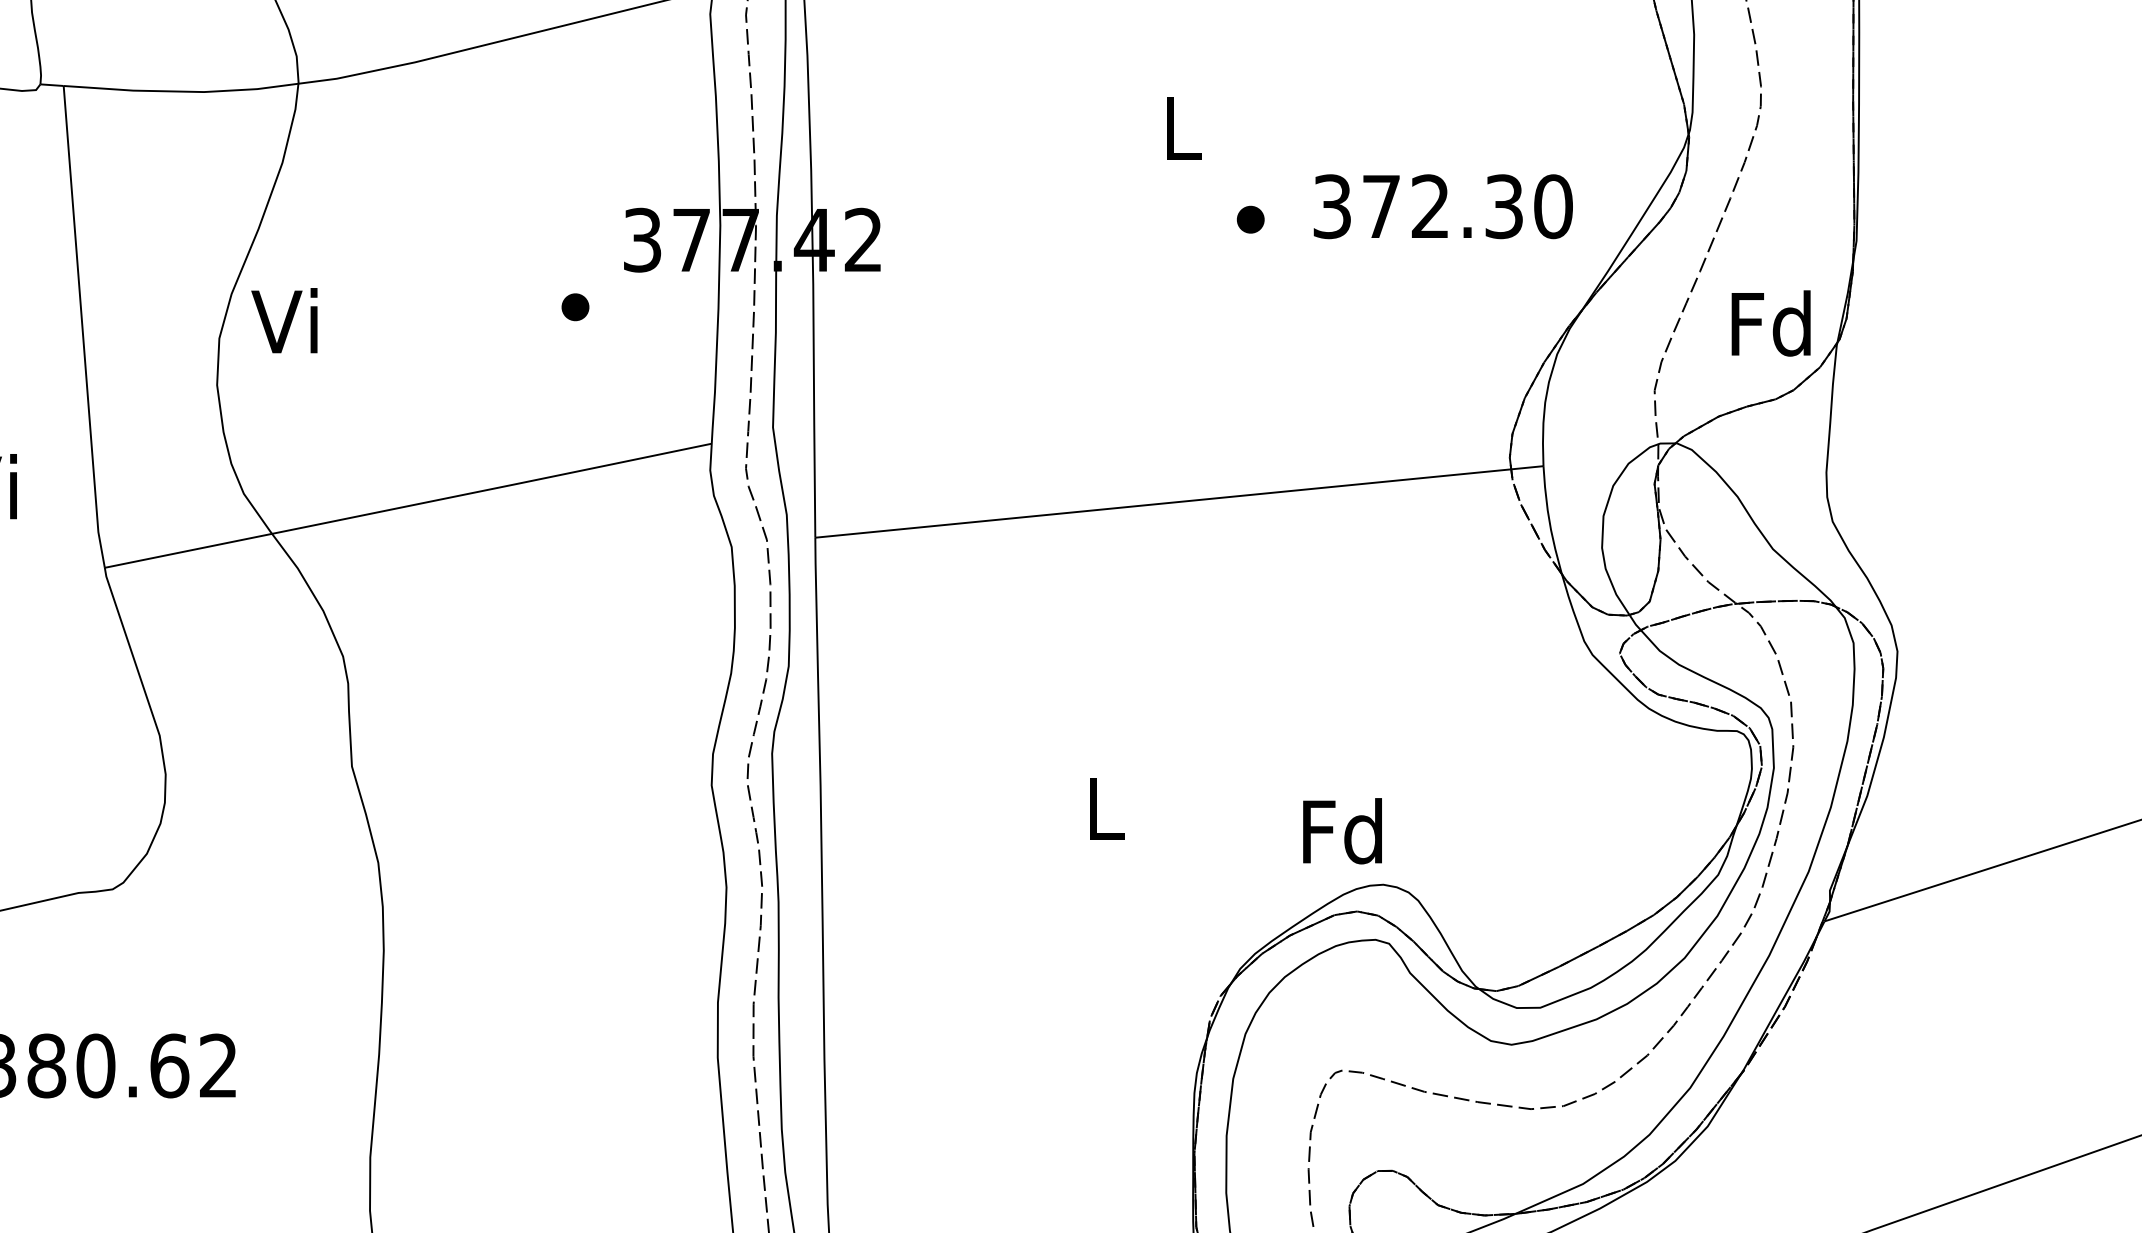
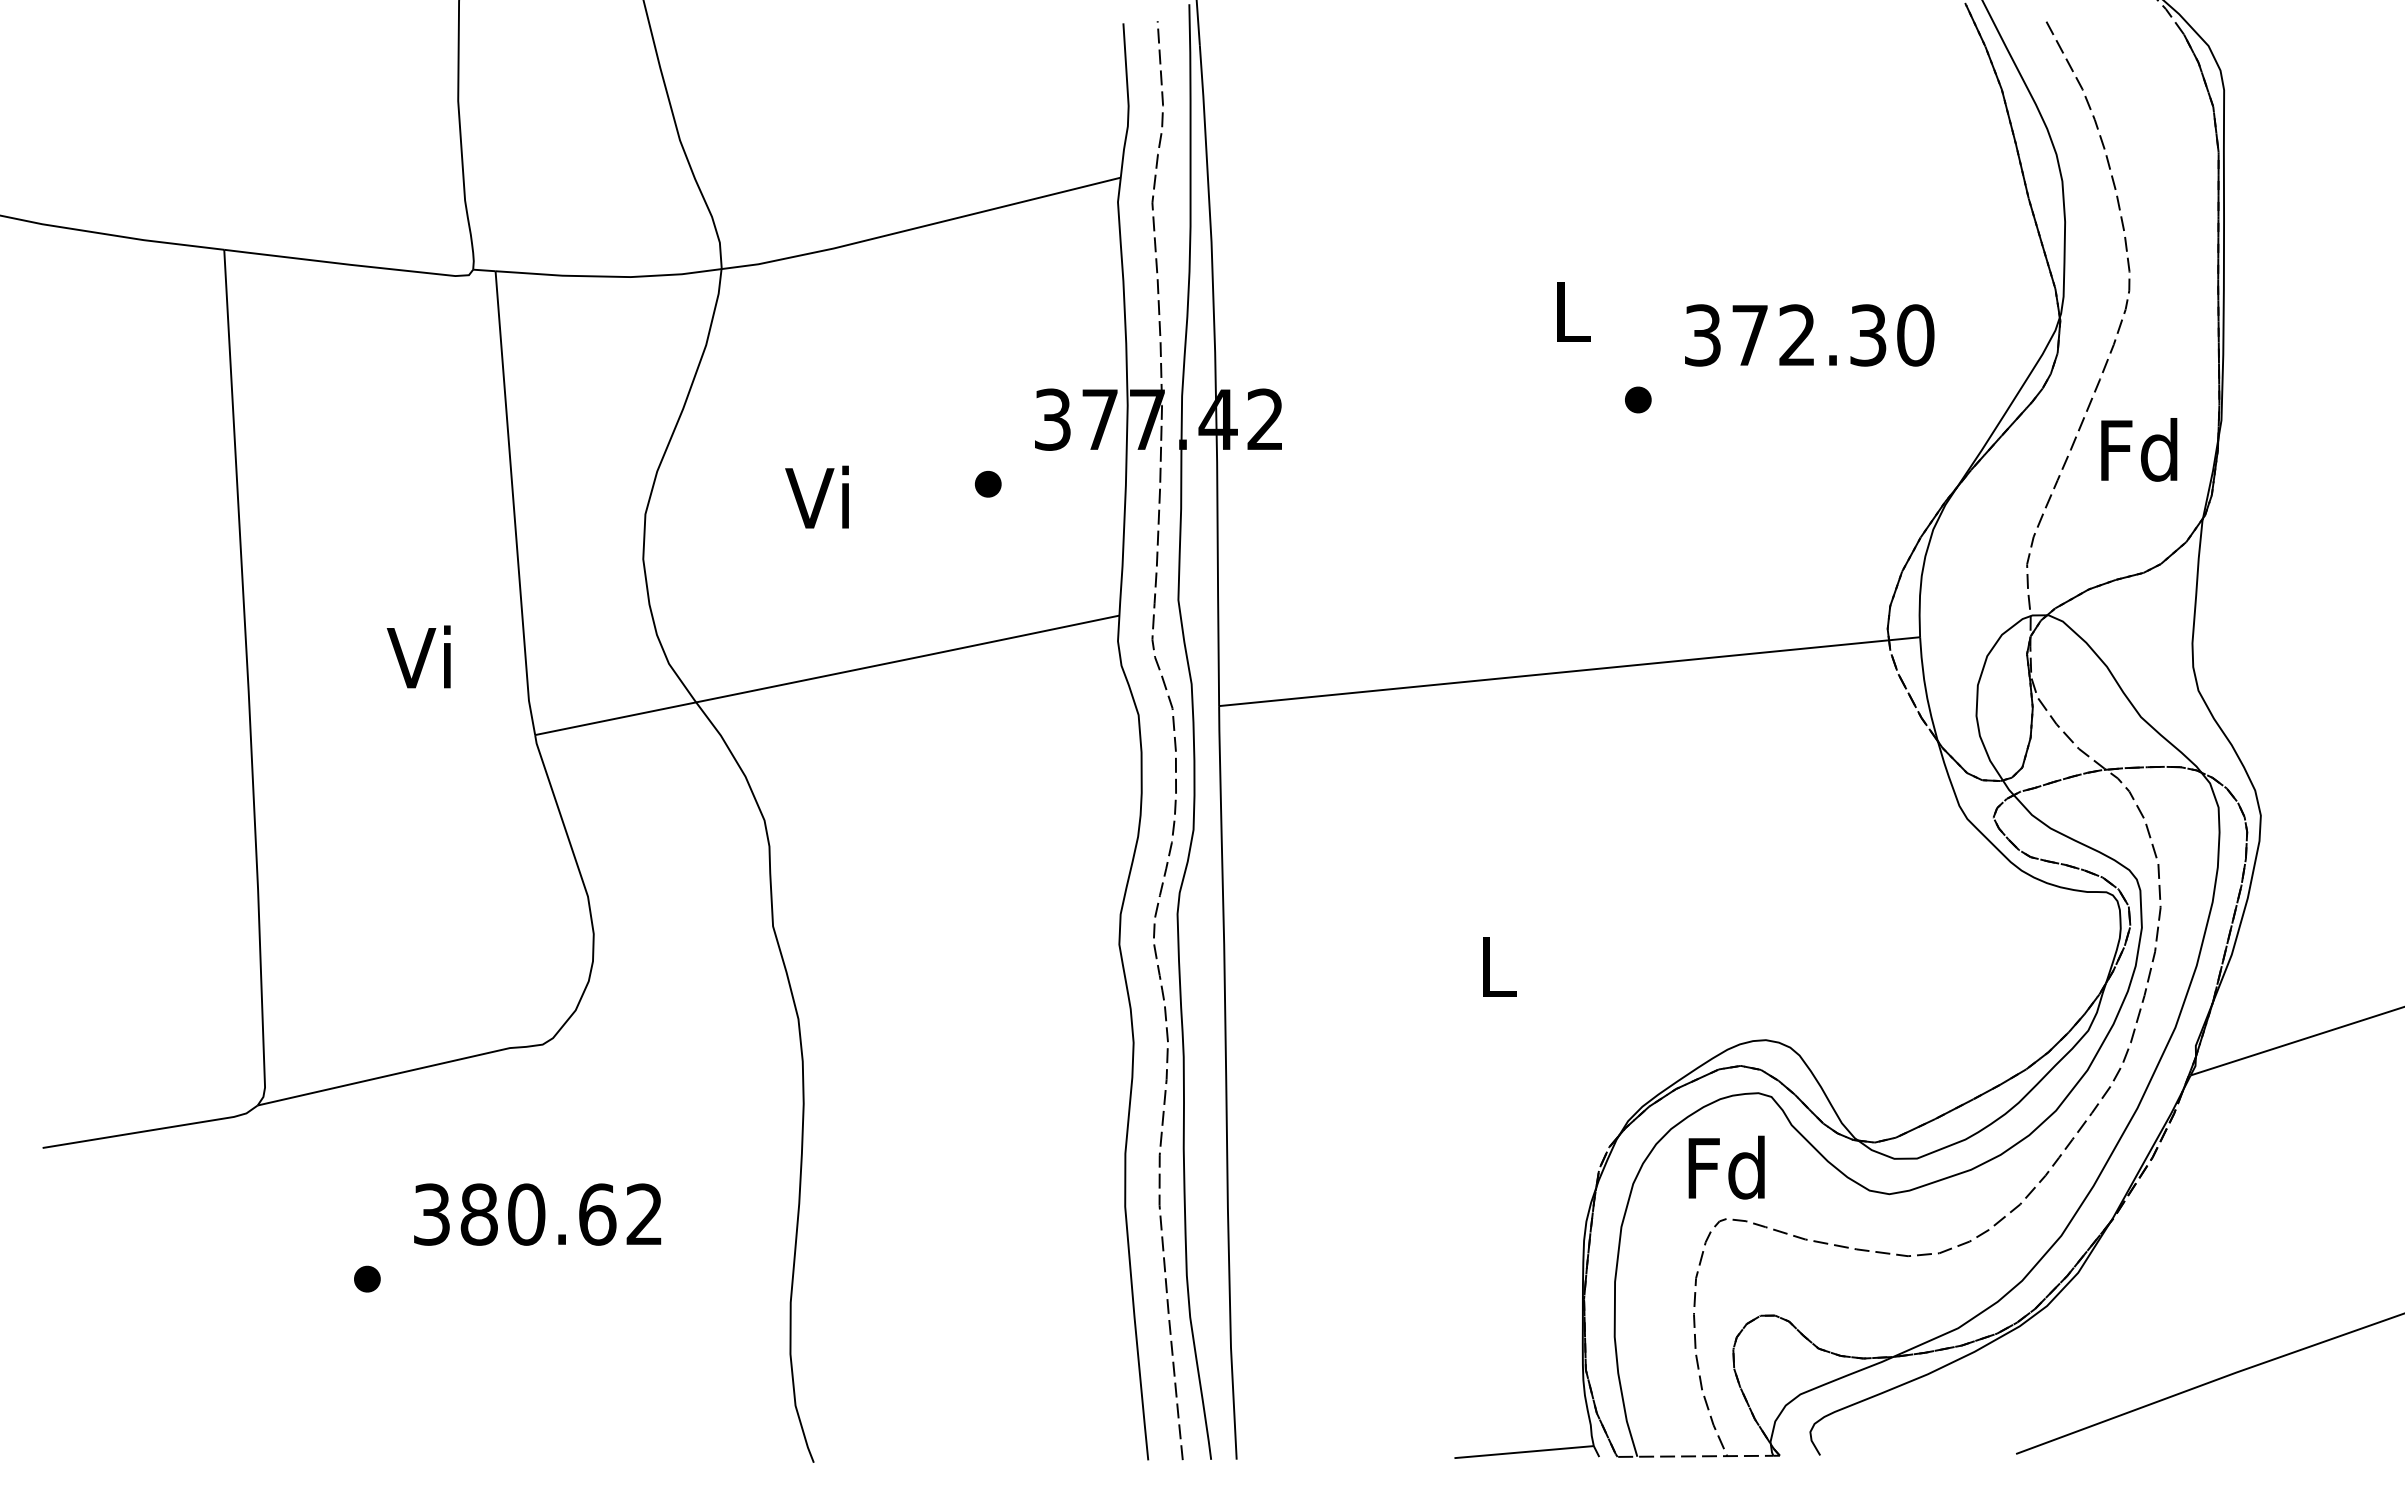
text: (1443, 206) -> (1809, 335), moved
text: (283, 319) -> (816, 496), moved
text: (1771, 323) -> (2139, 449), moved
text: (1342, 831) -> (1726, 1167), moved

